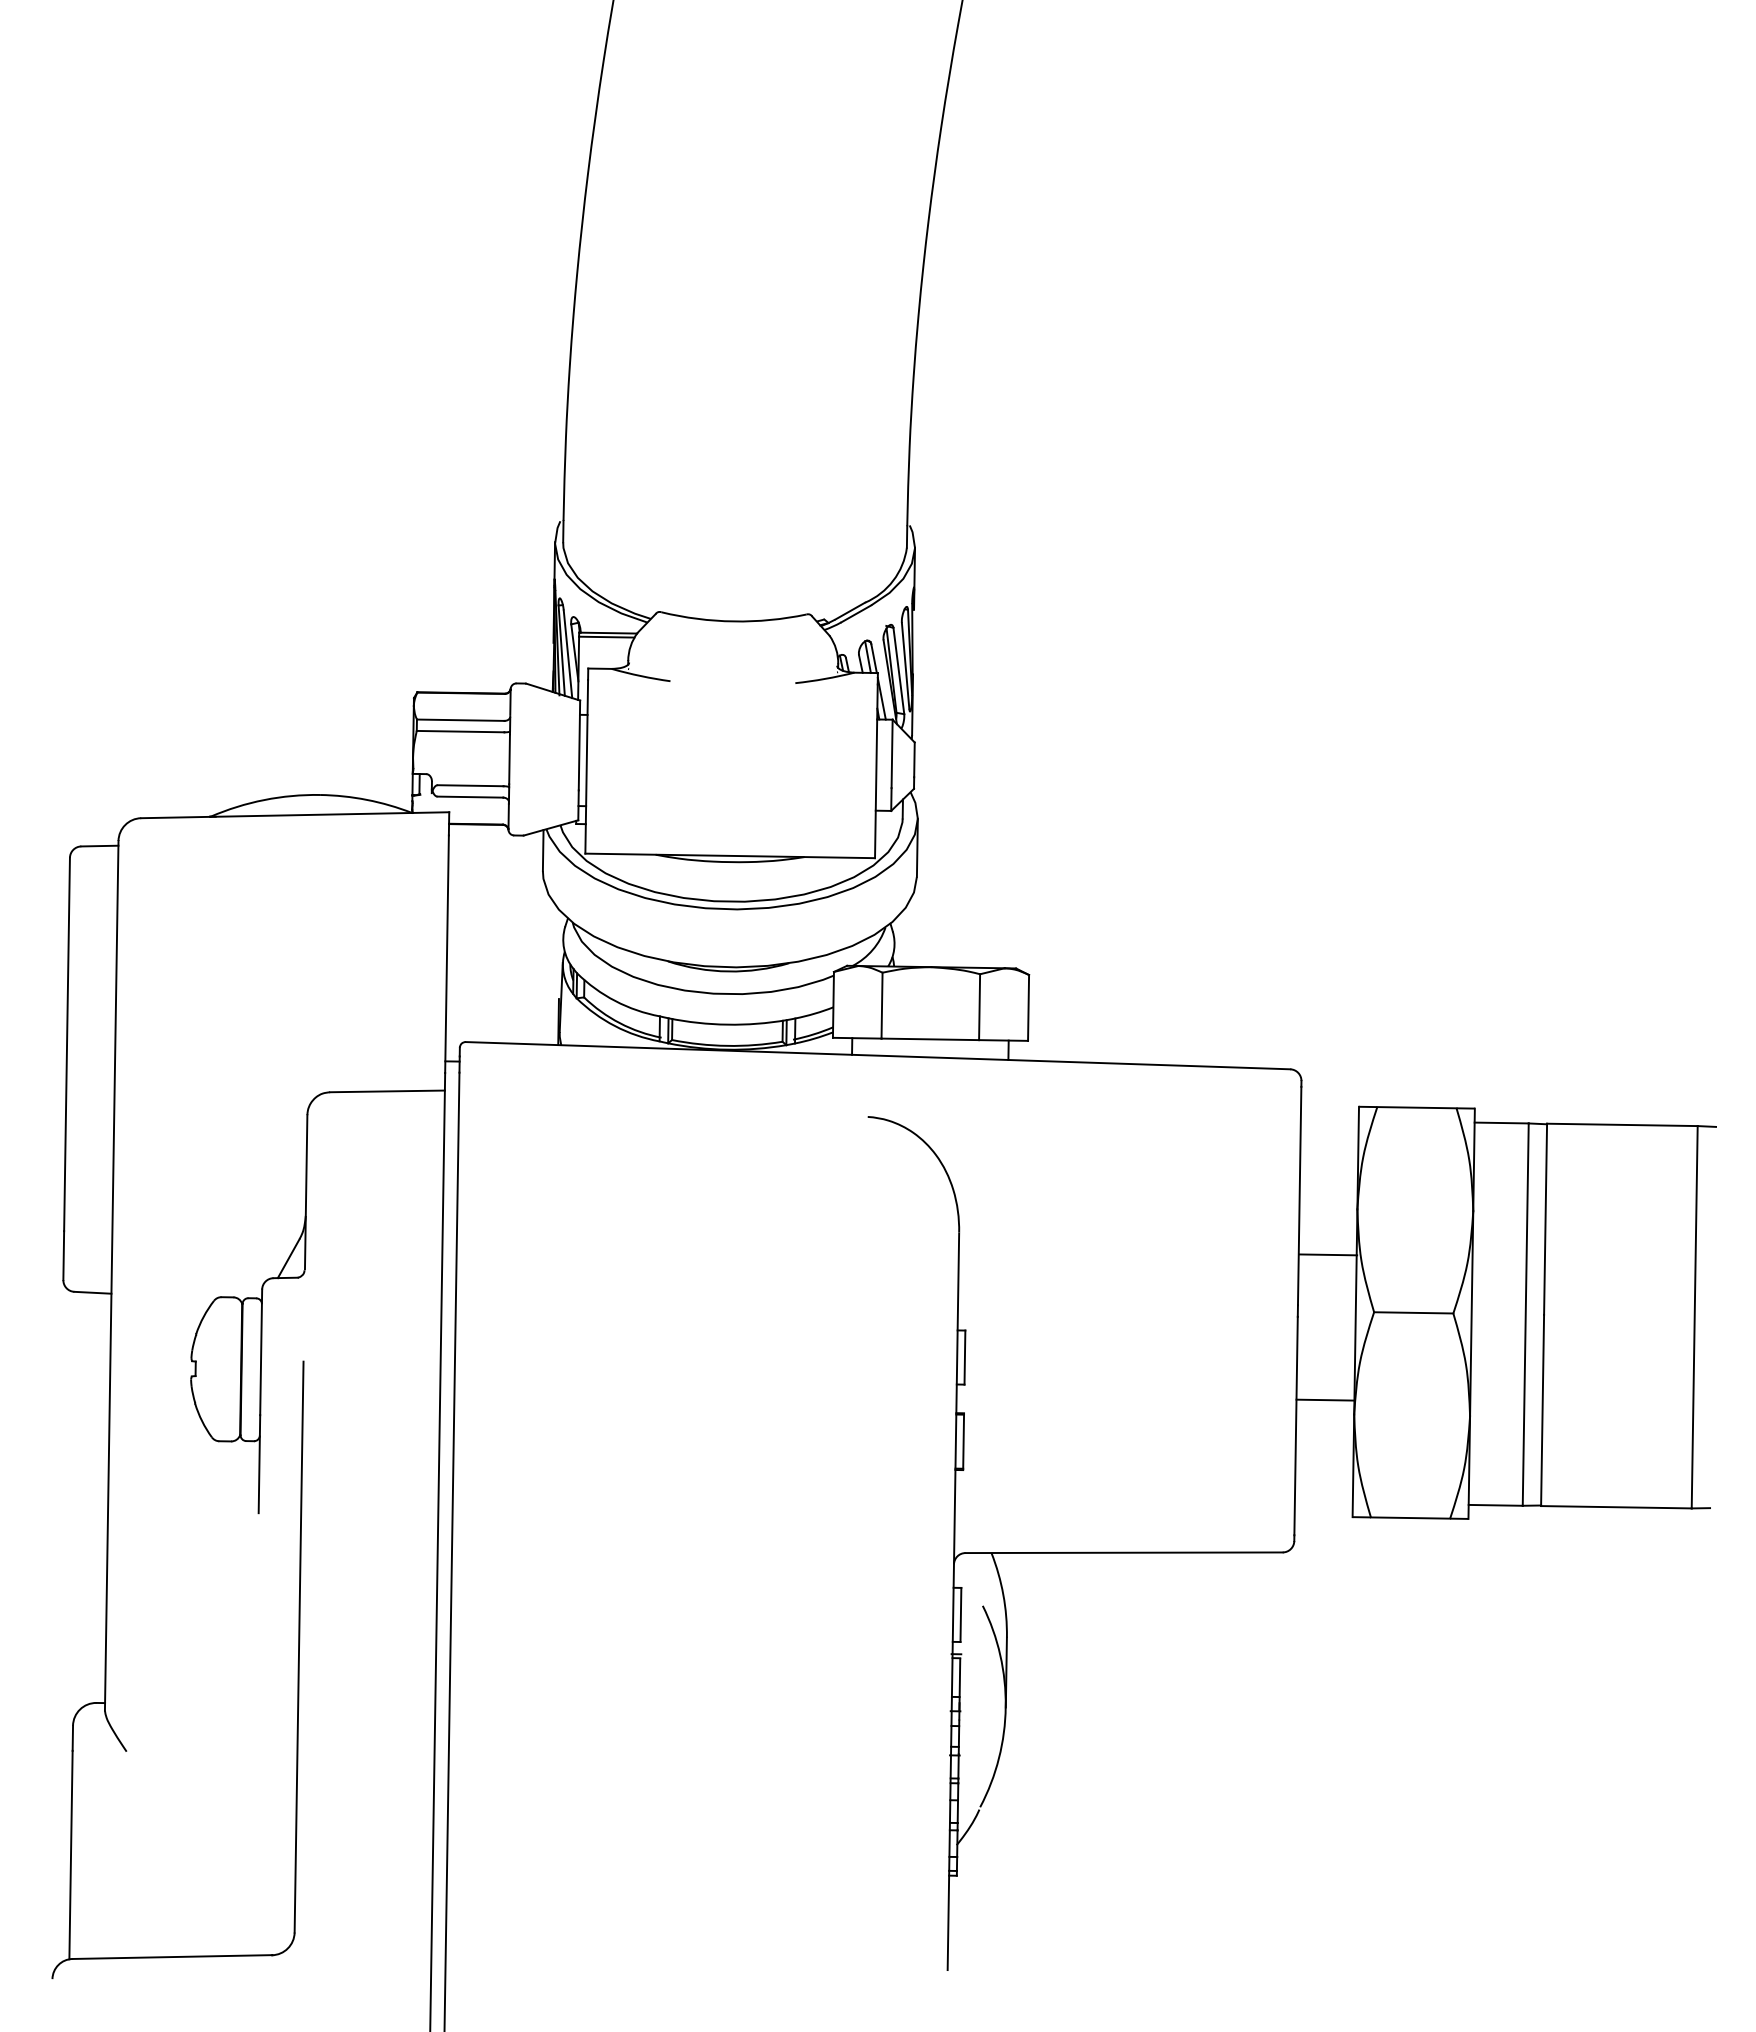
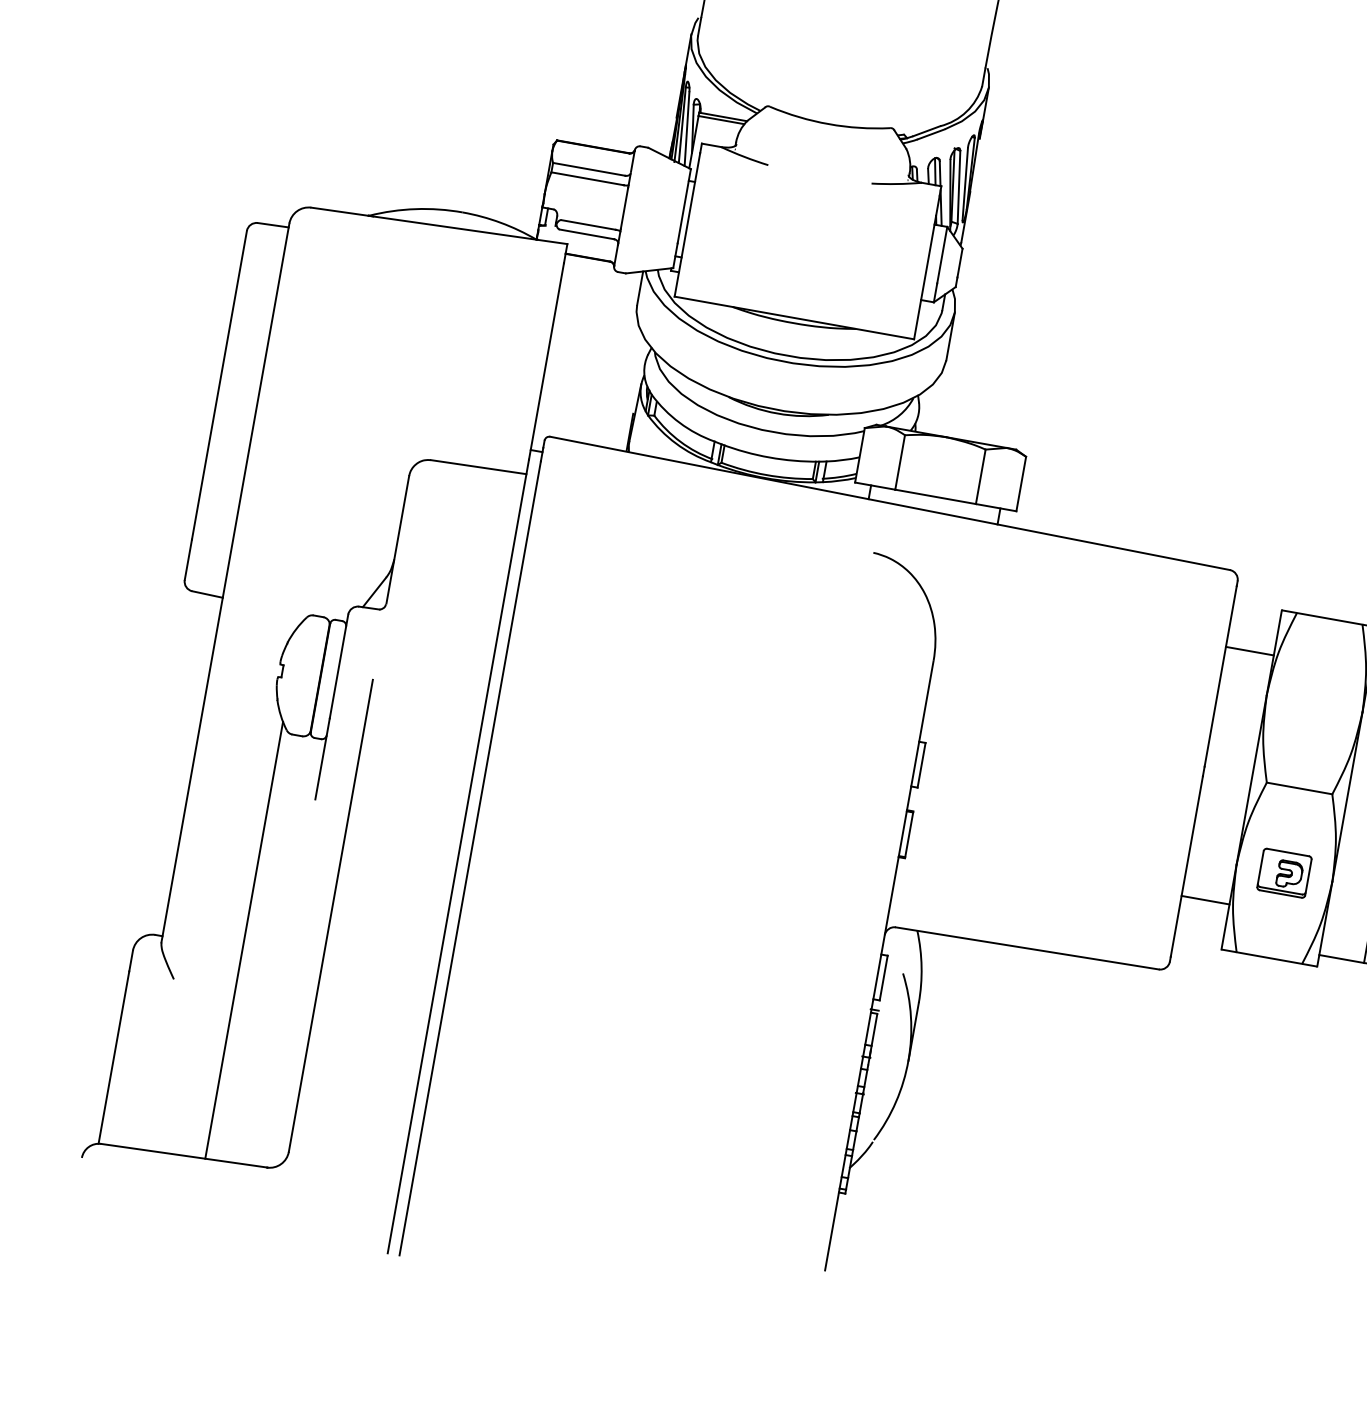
line: (1328, 1254) -> (1250, 650), moved
line: (1325, 1399) -> (1205, 899), moved
part: (1411, 1415) -> (1283, 873), added
line: (201, 1692) -> (243, 940), added

